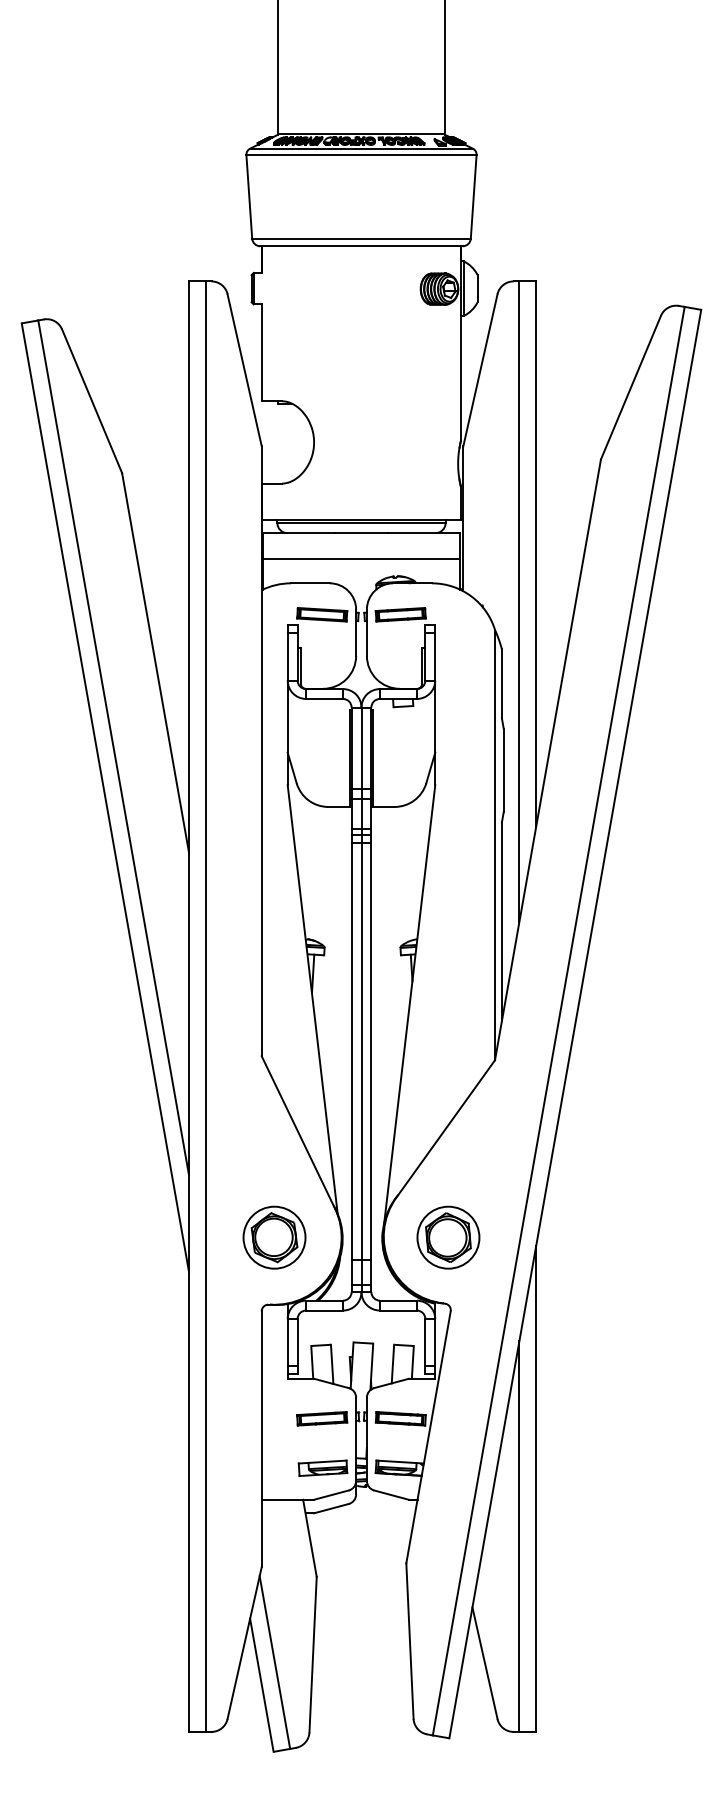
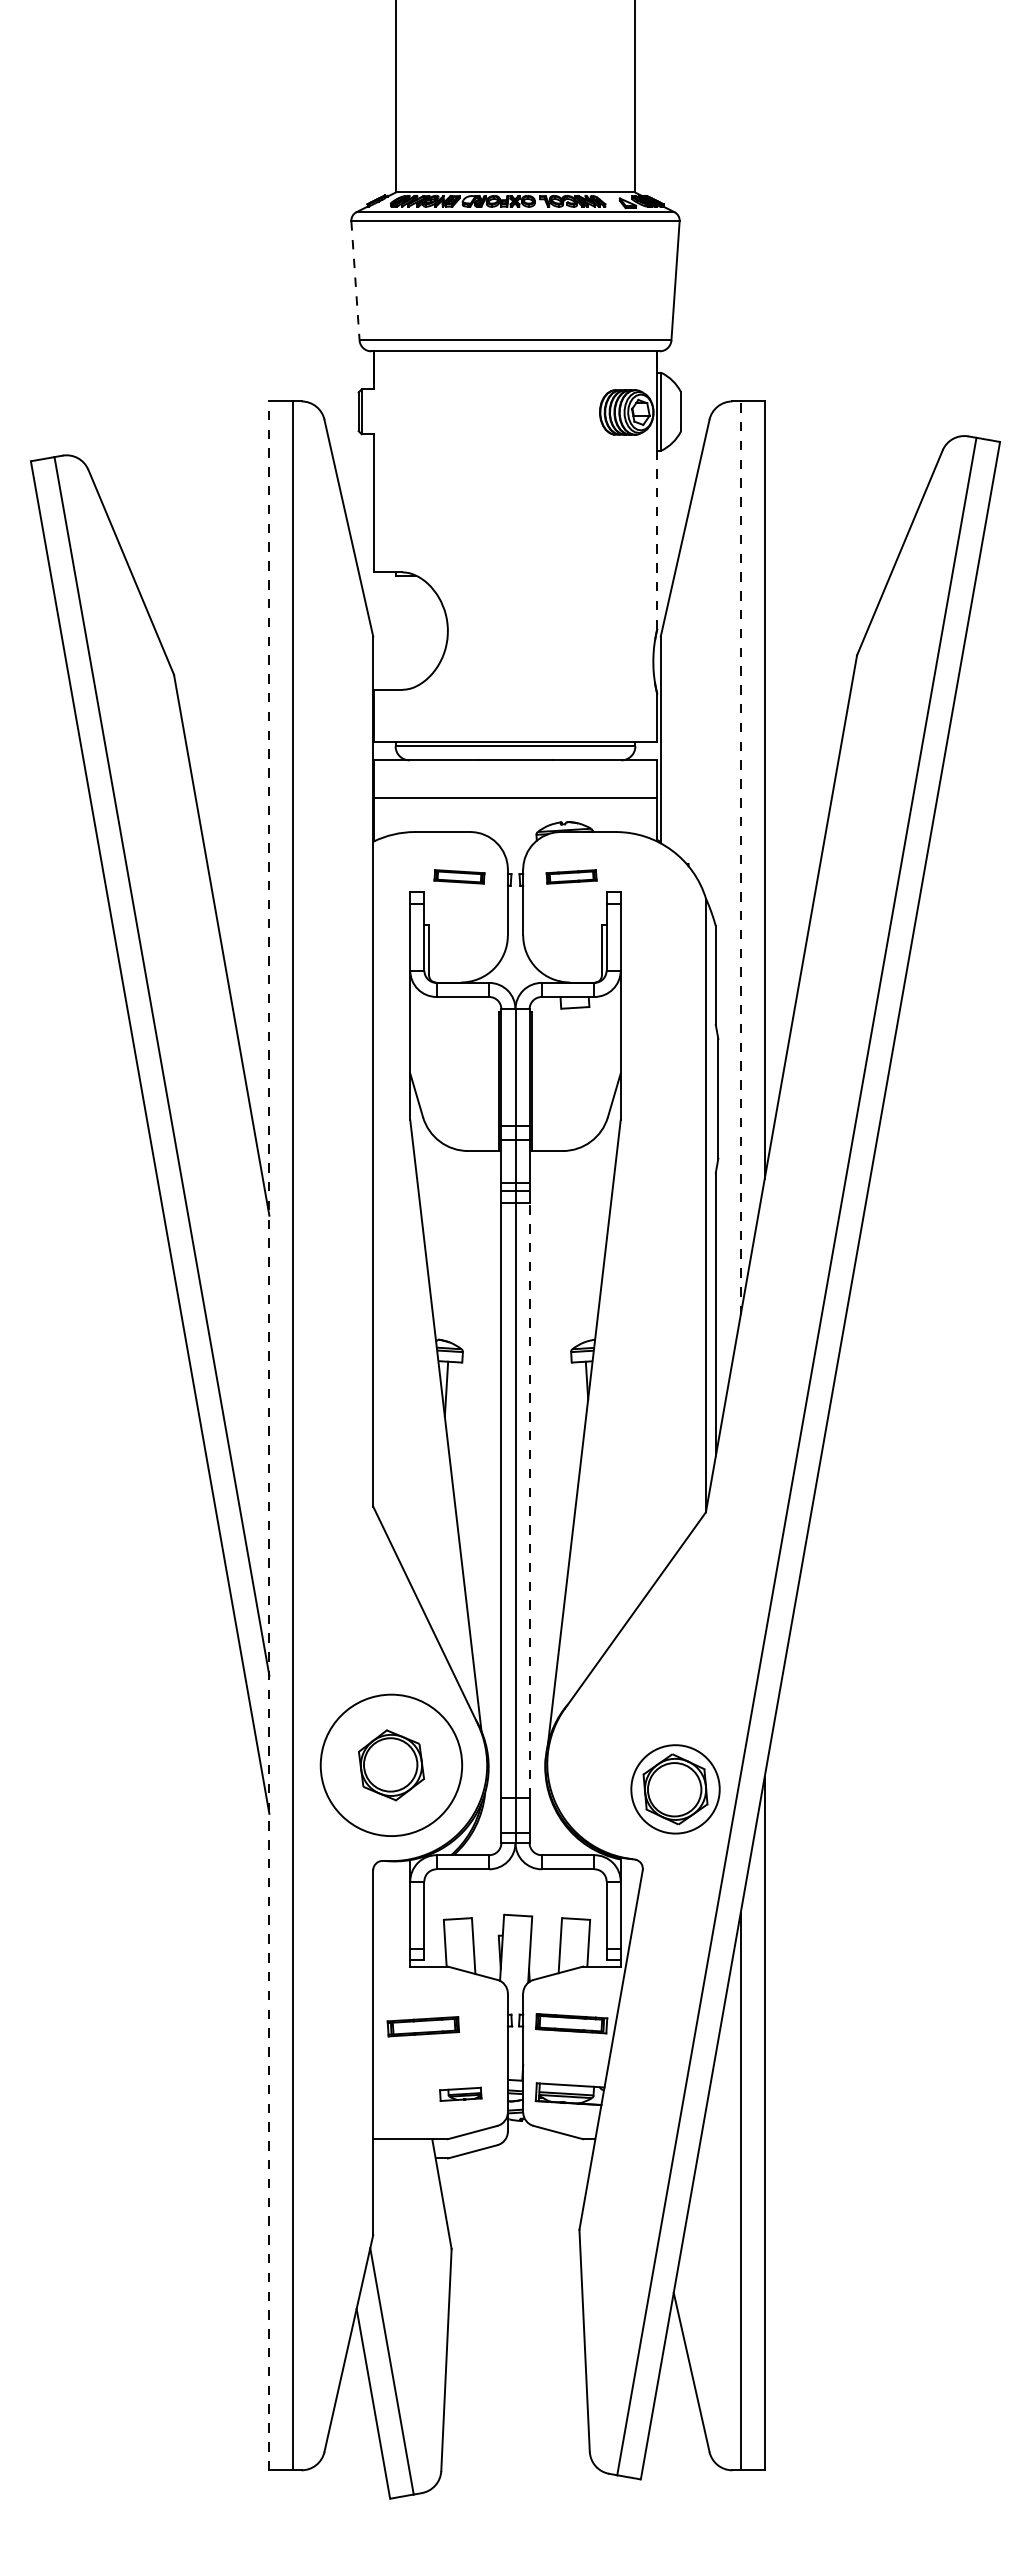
line: (249, 196) -> (355, 280), solid -> dashed
line: (461, 378) -> (657, 539), solid -> dashed
line: (519, 601) -> (740, 858), solid -> dashed
part: (322, 614) -> (459, 876), size x0.7
part: (400, 614) -> (571, 876), size x0.7
line: (189, 1006) -> (269, 1435), solid -> dashed
line: (371, 1051) -> (529, 1499), solid -> dashed
circle: (274, 1237) -> (391, 1765), size x1.6
part: (448, 1237) -> (675, 1789), moved
part: (322, 1418) -> (423, 2026), moved
part: (322, 1468) -> (460, 2094), size x0.6

